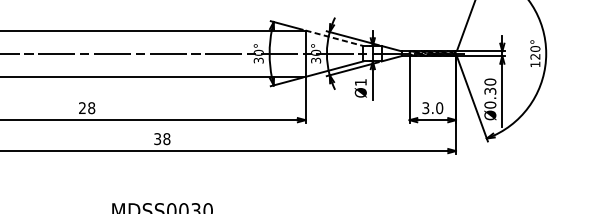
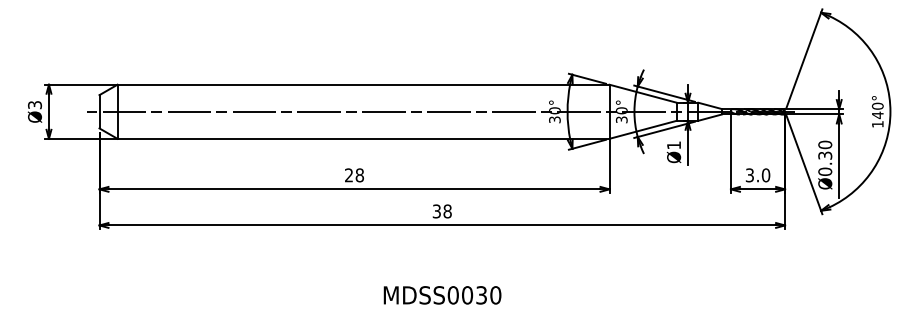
line: (334, 38) -> (643, 93), dashed -> solid
text: (535, 56) -> (877, 115), 120° -> 140°

